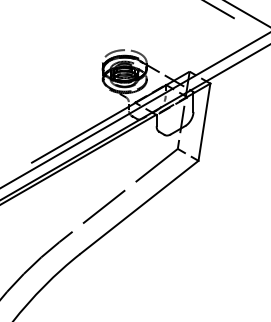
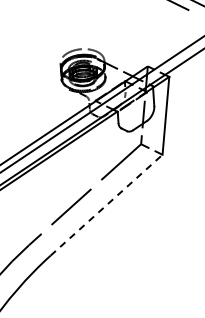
line: (139, 207) -> (106, 205), solid -> dashed

